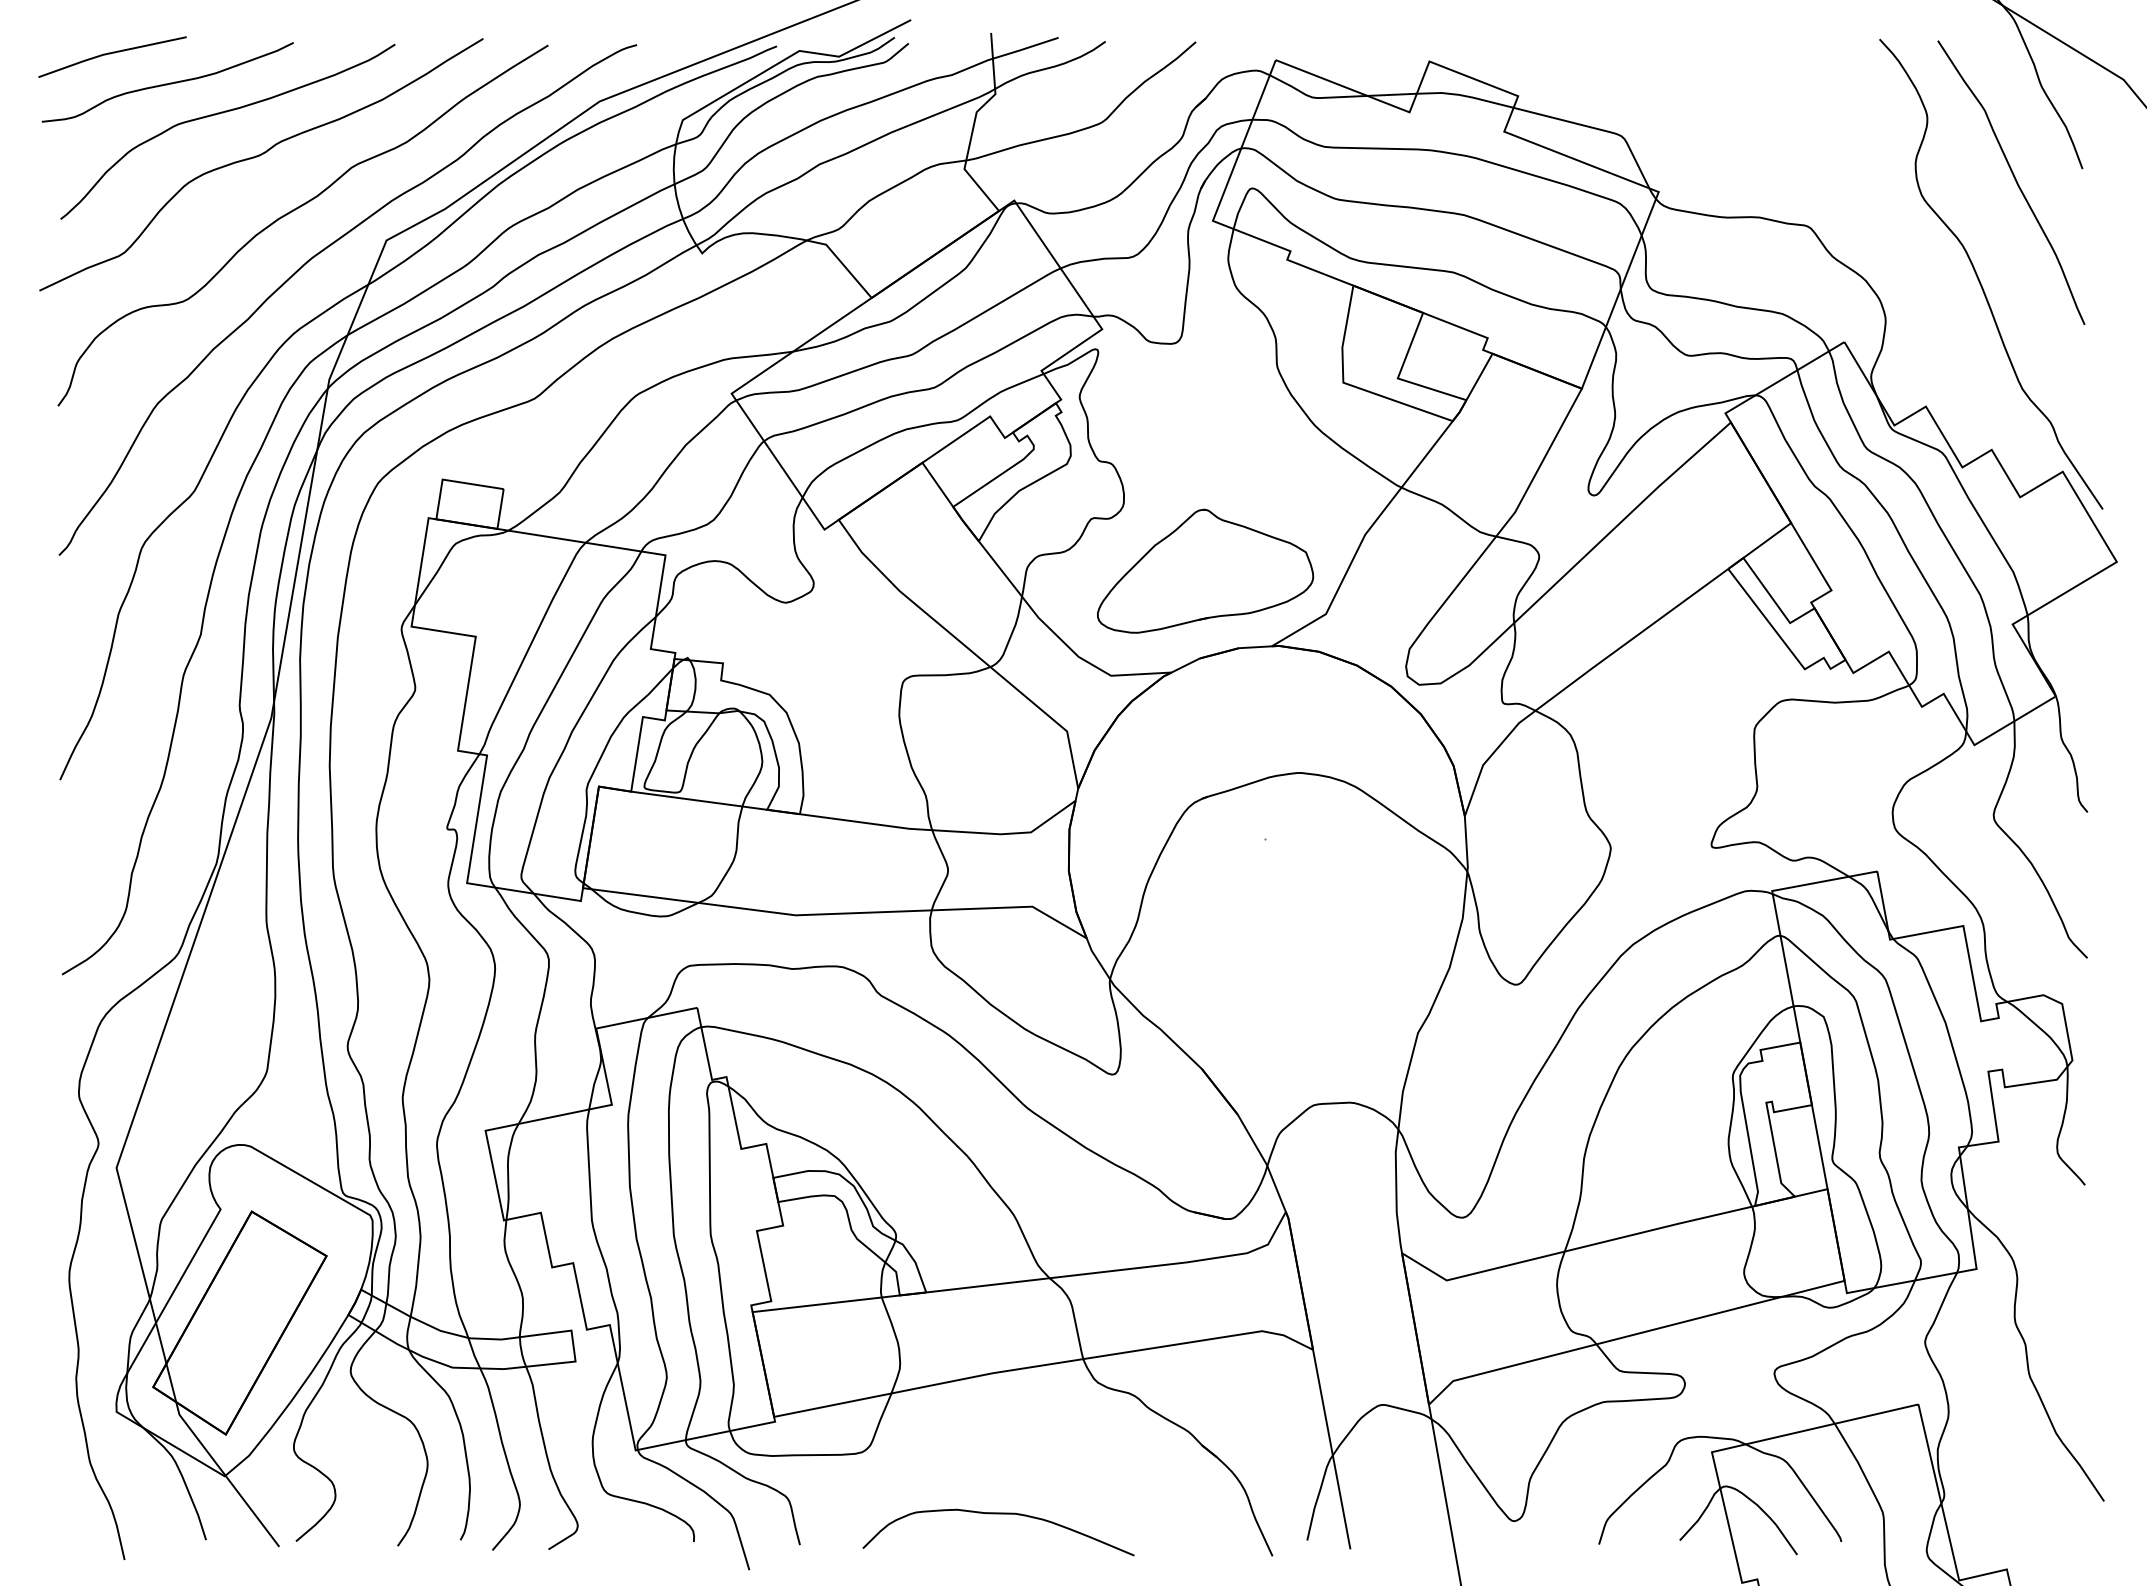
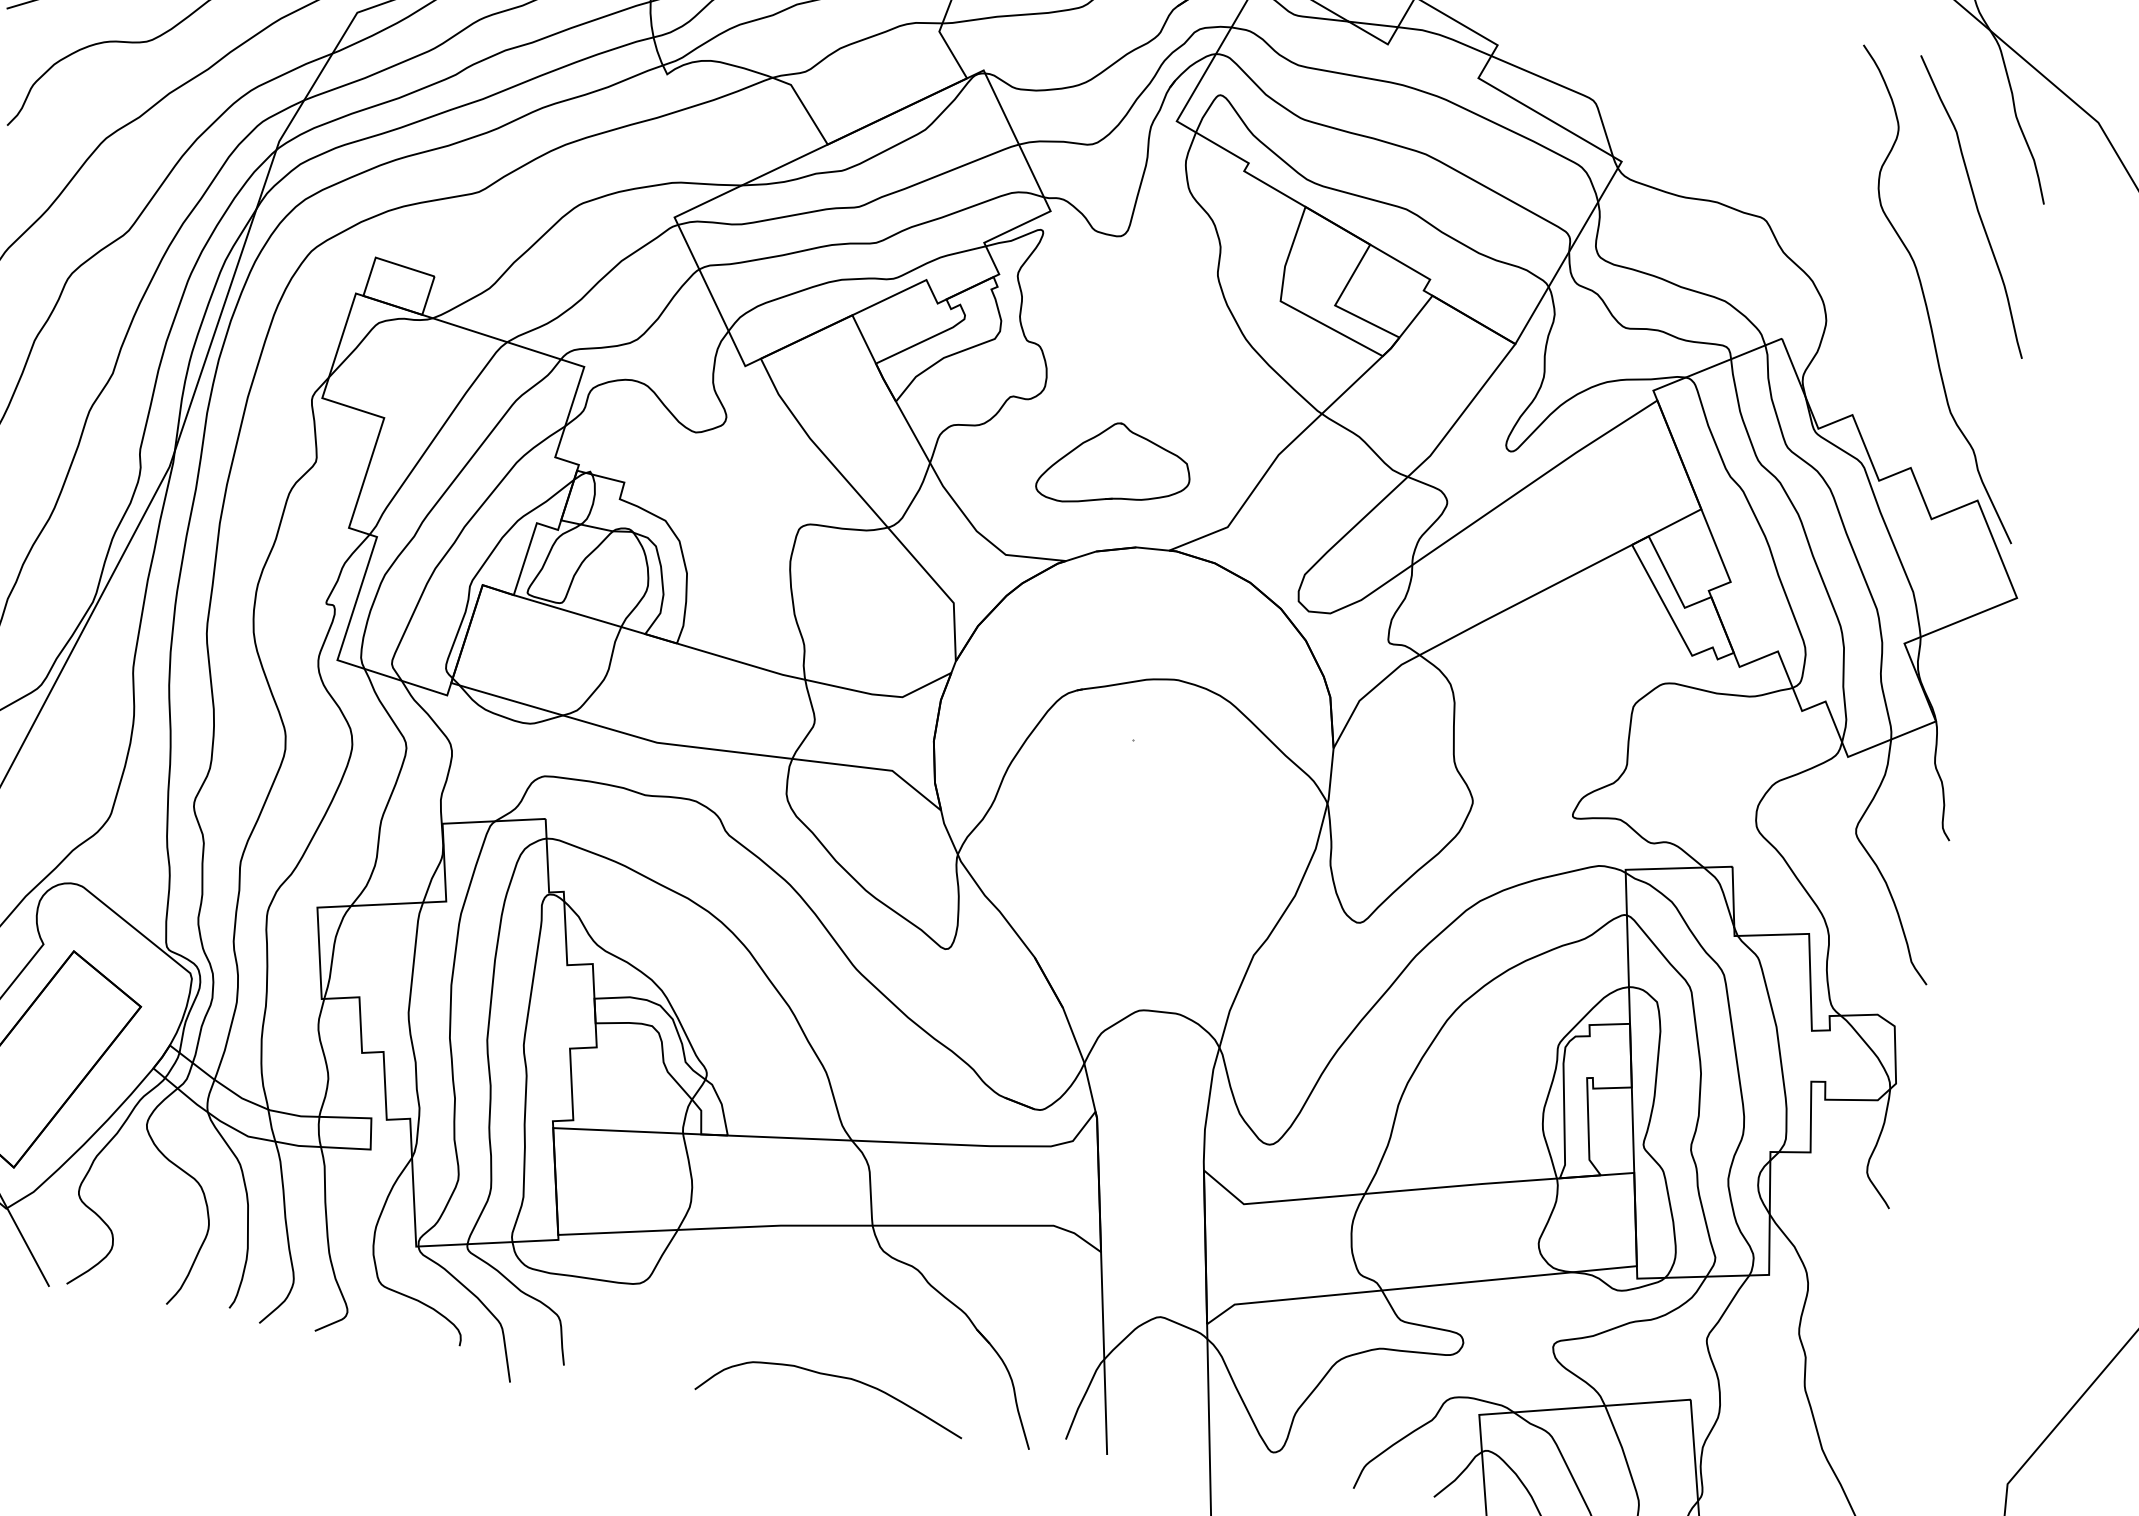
part: (1205, 570) -> (1115, 465), size x0.7
curve: (998, 1514) -> (833, 1376), moved

